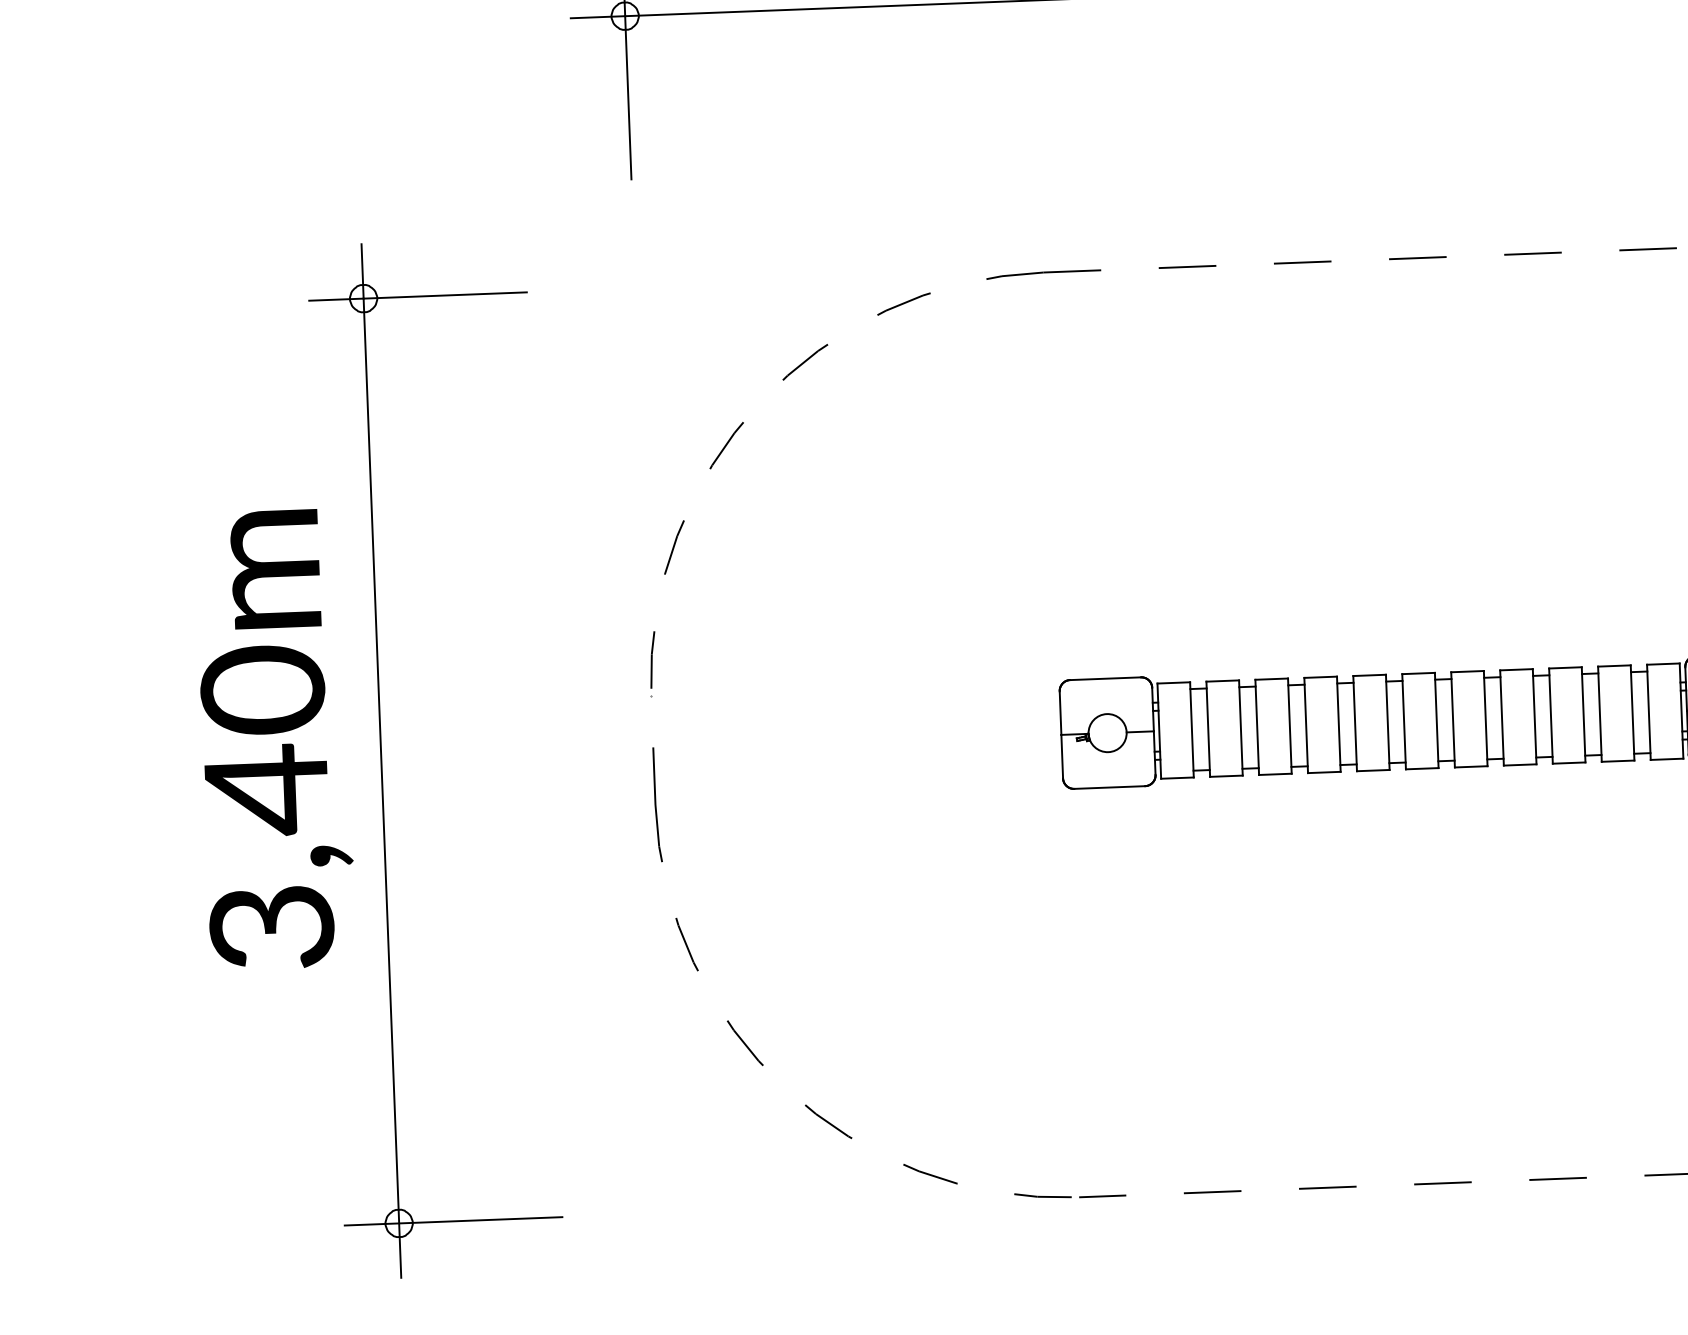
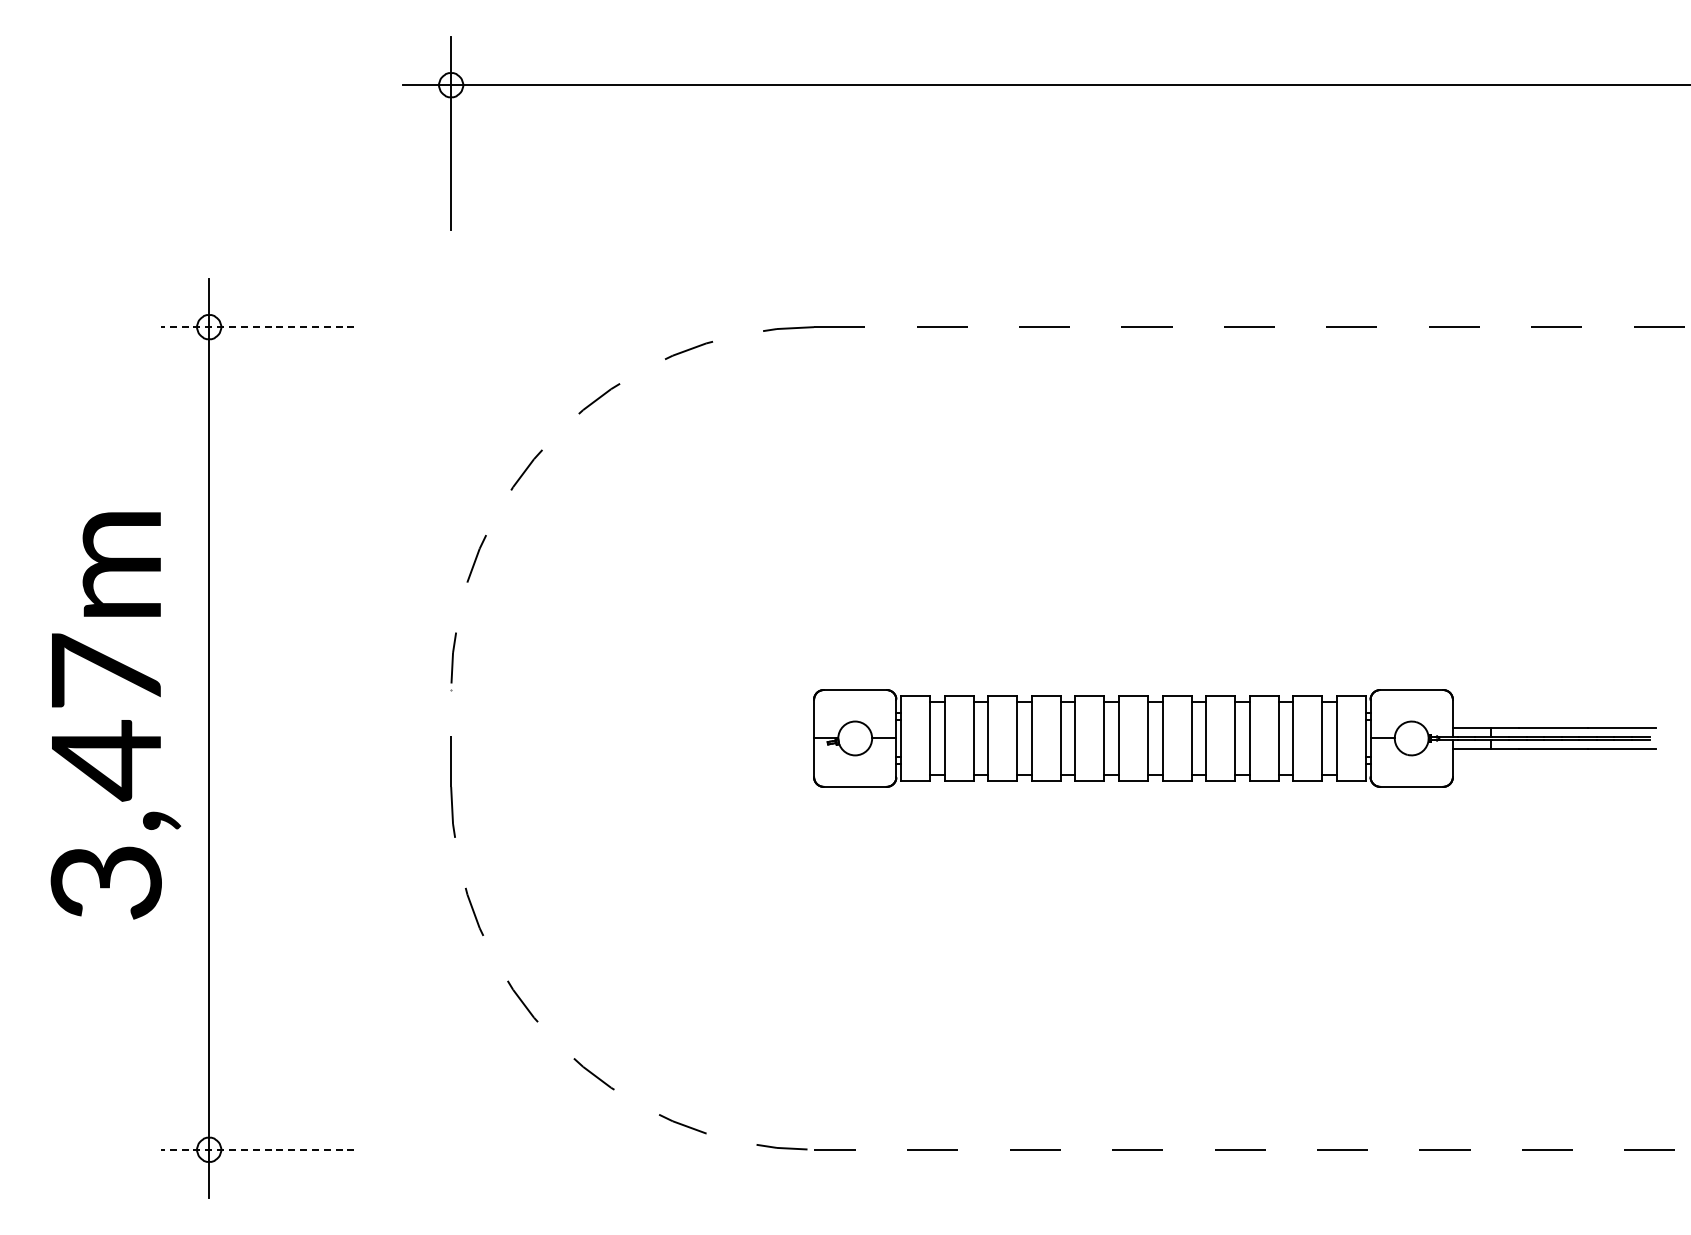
line: (417, 296) -> (257, 327), solid -> dashed
text: (261, 690) -> (105, 671), 3,40m -> 3,47m
line: (453, 1220) -> (257, 1149), solid -> dashed

